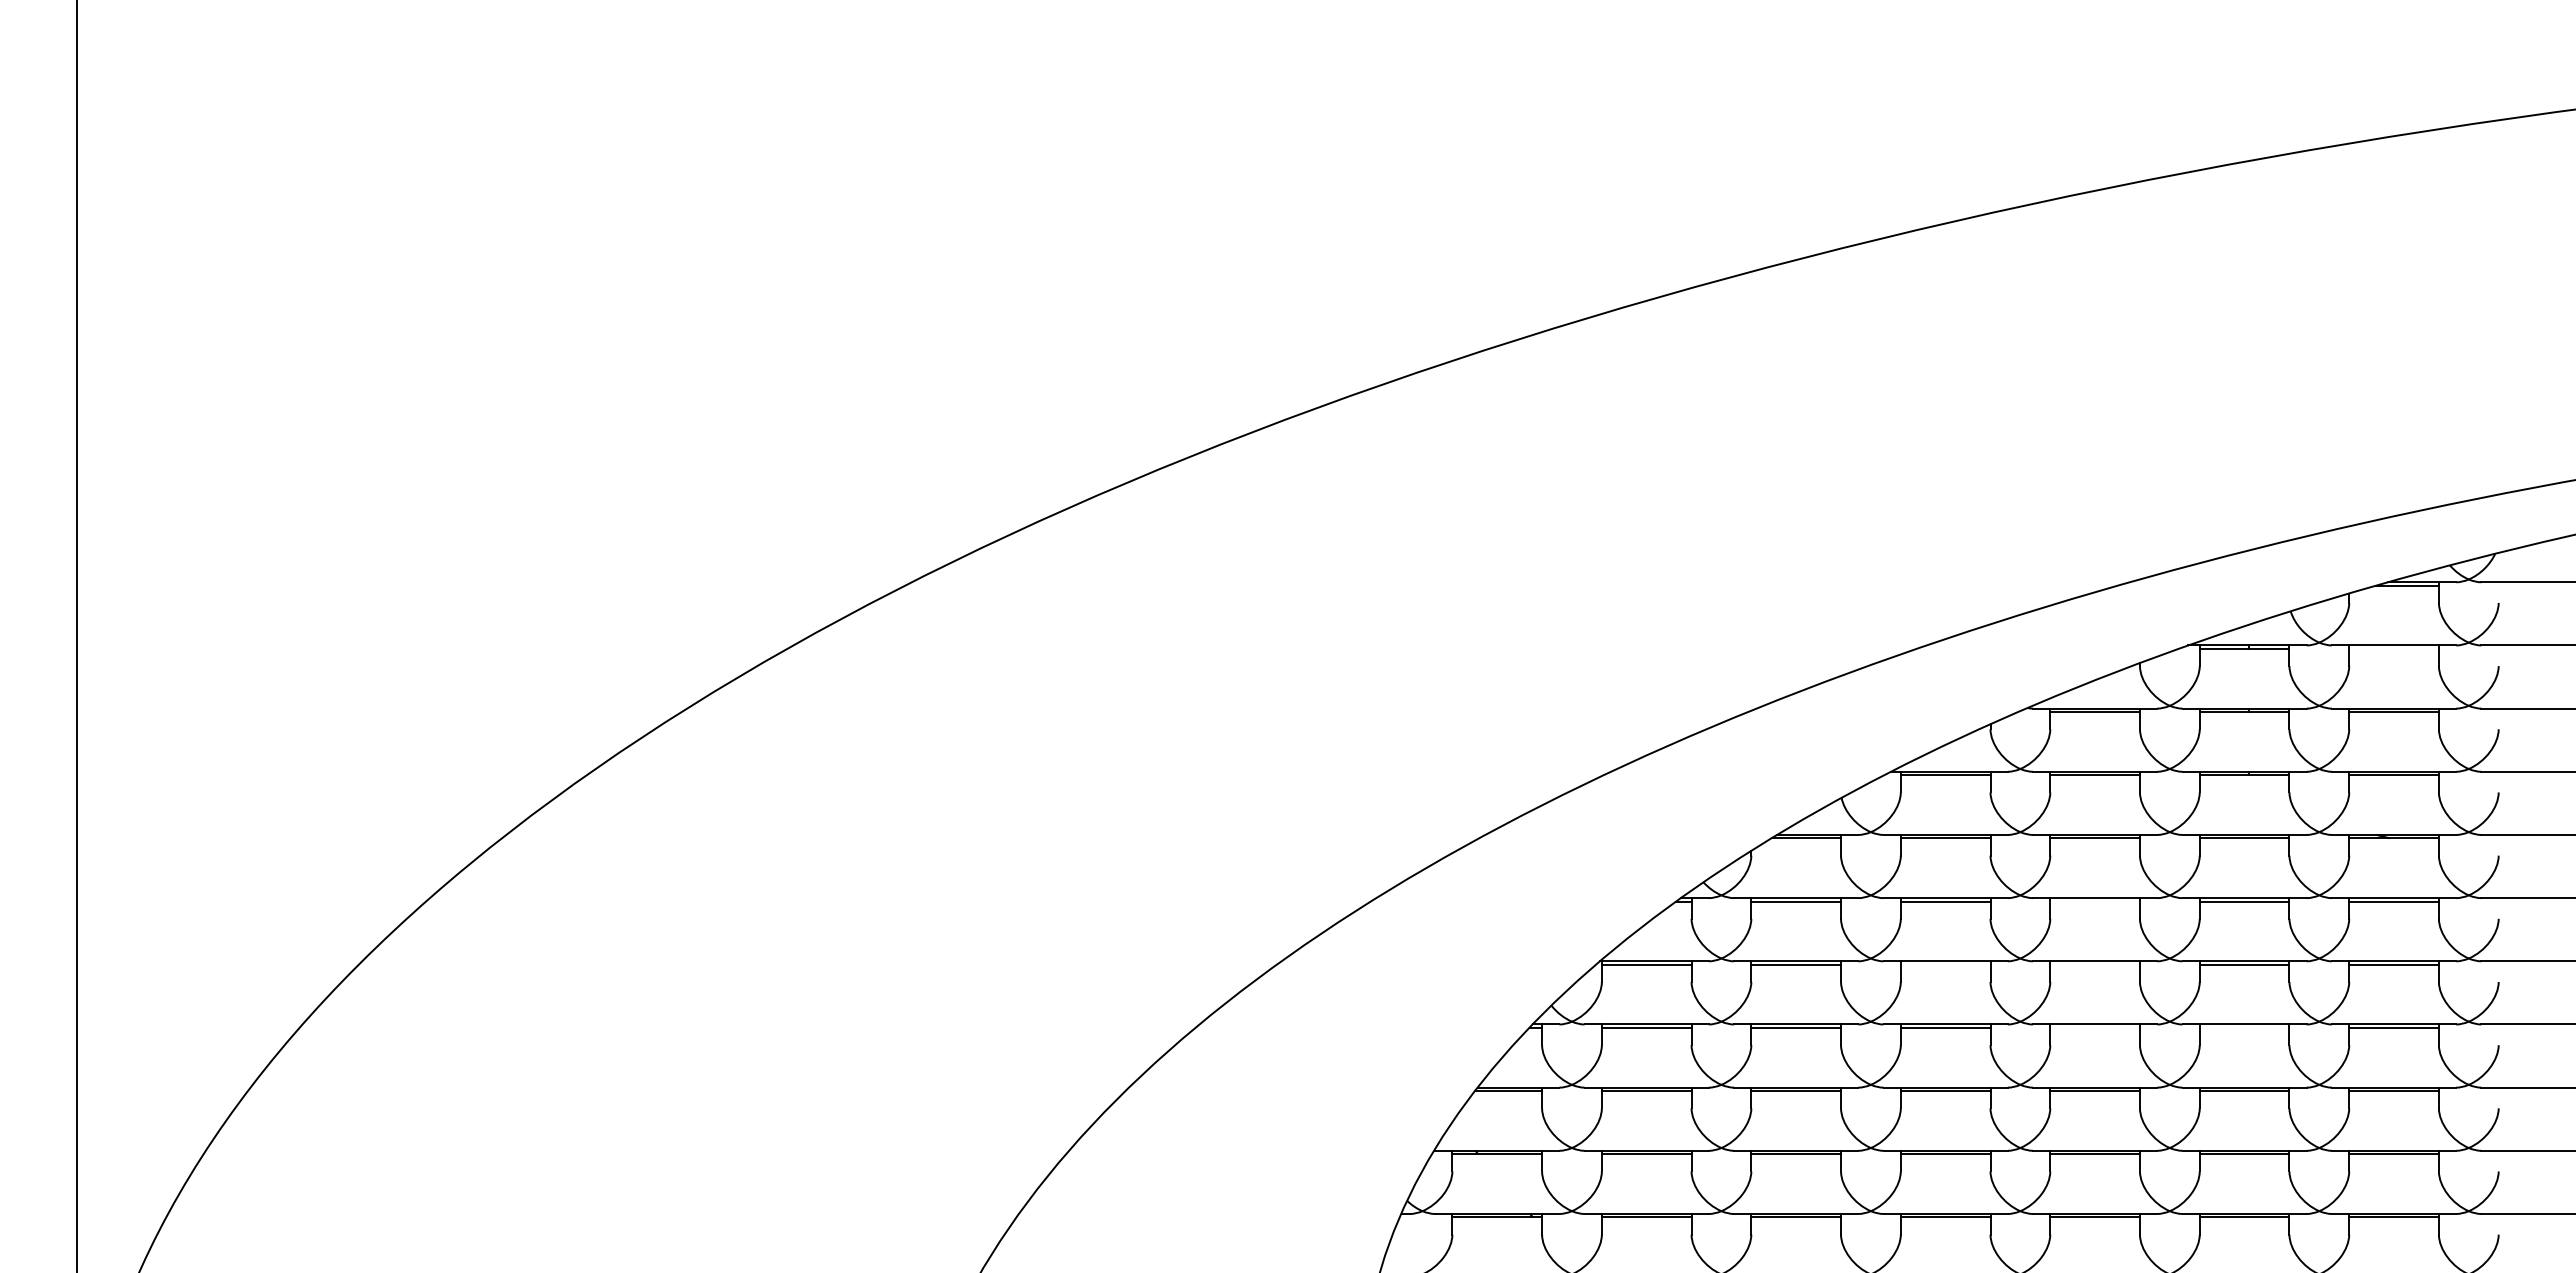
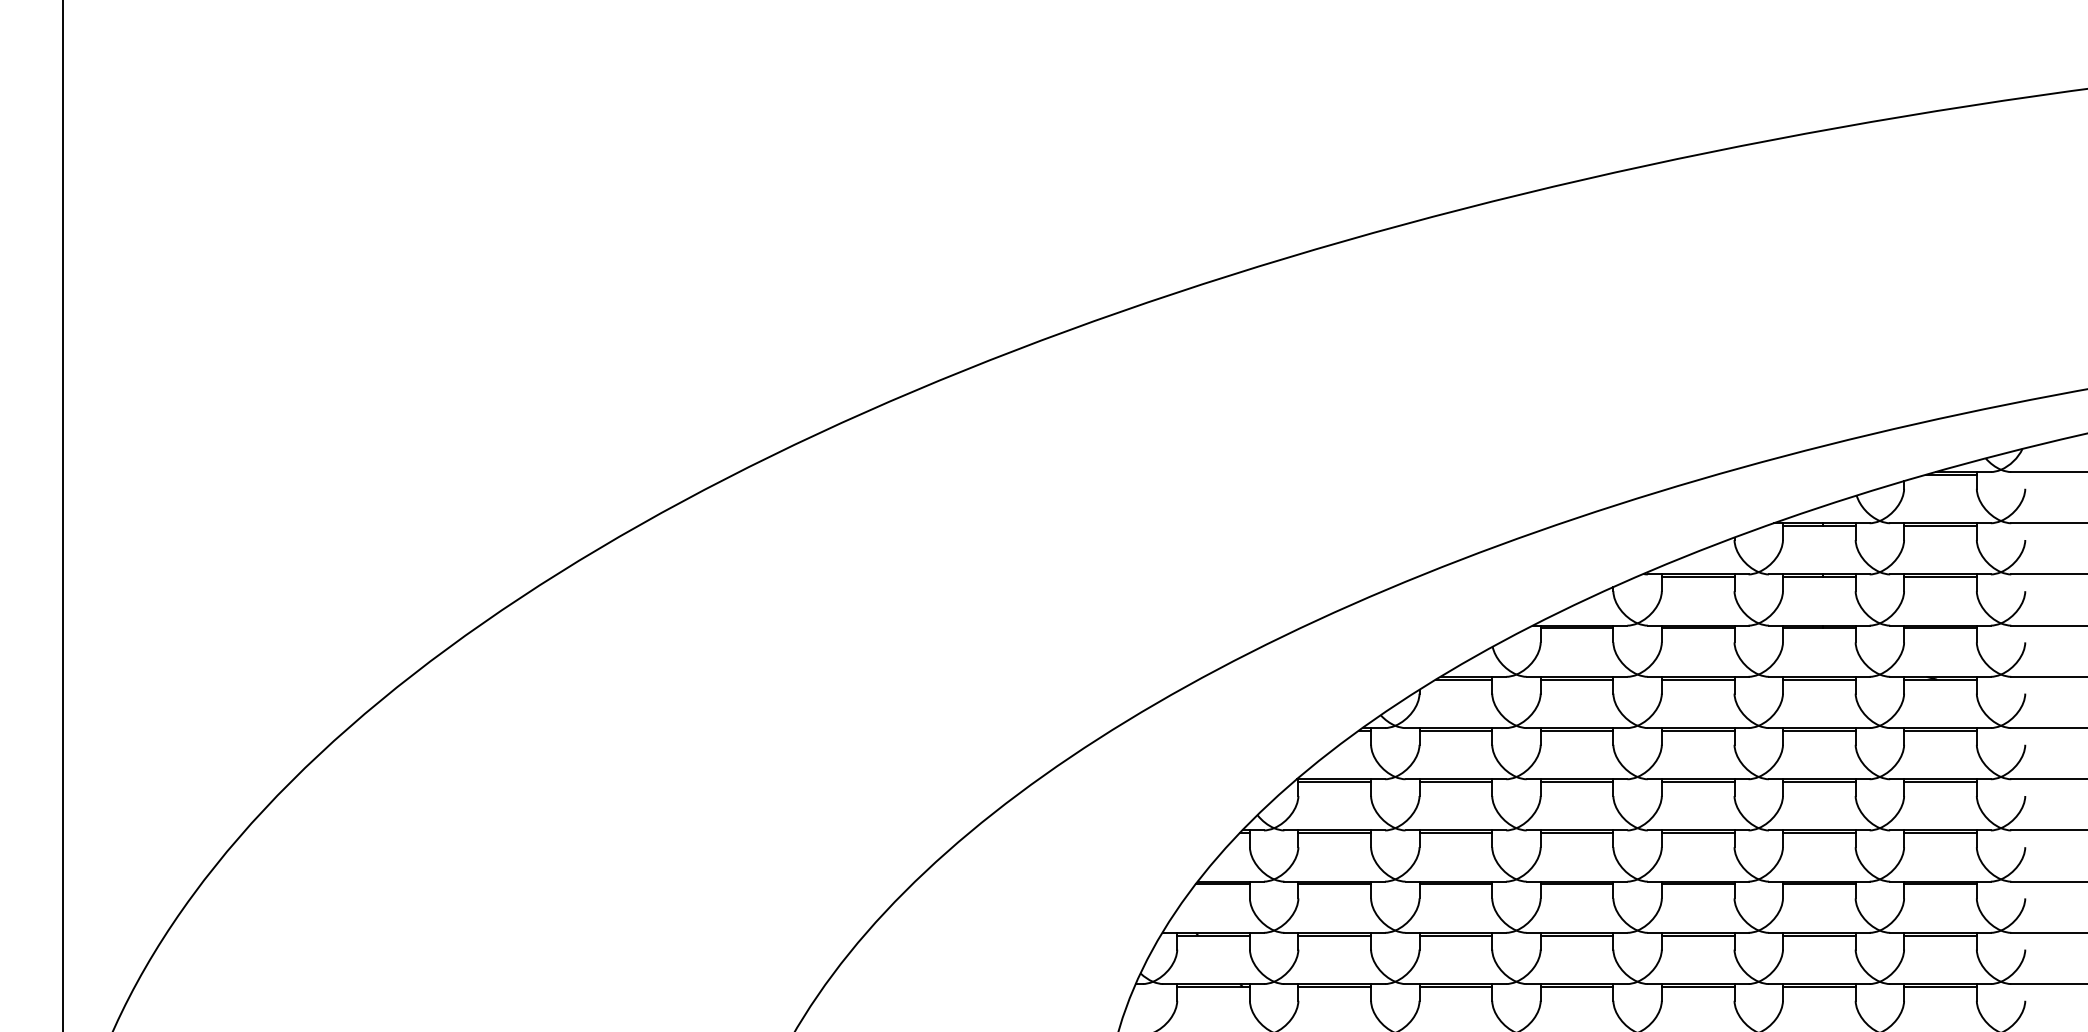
line: (2393, 648) -> (1940, 525), added
line: (2094, 901) -> (1697, 730), added
line: (1945, 964) -> (1576, 781), added
line: (2094, 964) -> (1697, 781), added
line: (2094, 1027) -> (1697, 832), added
line: (2244, 1027) -> (1819, 832), added

